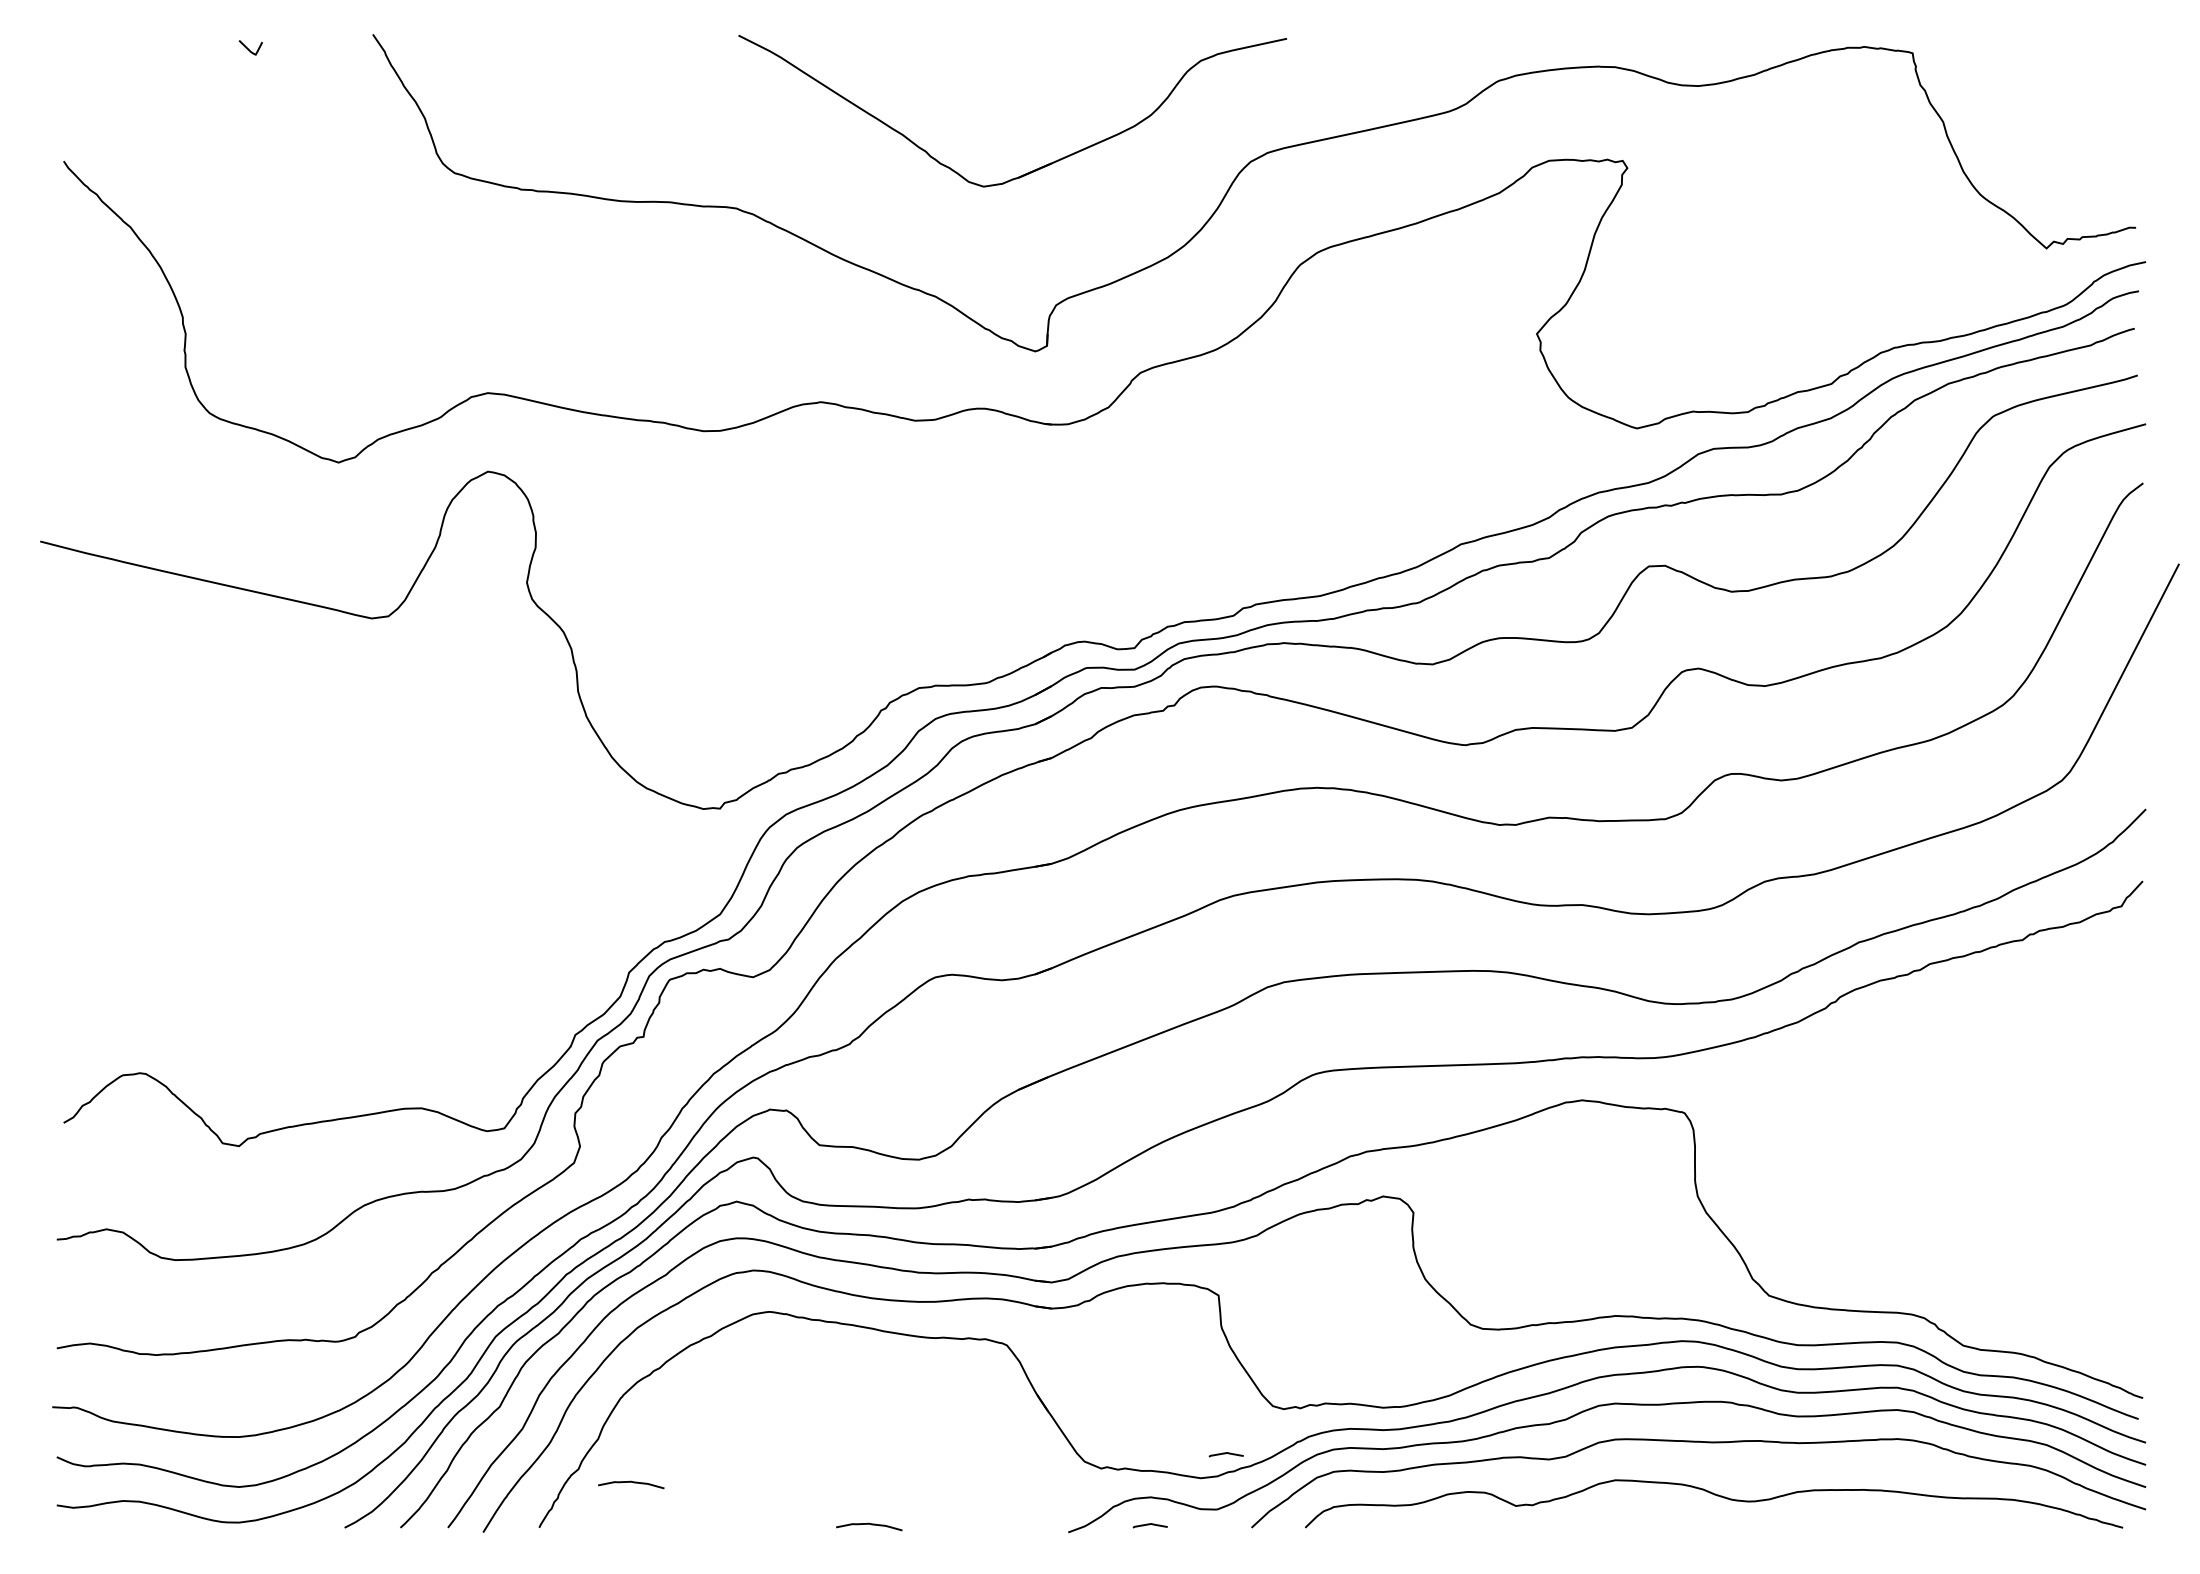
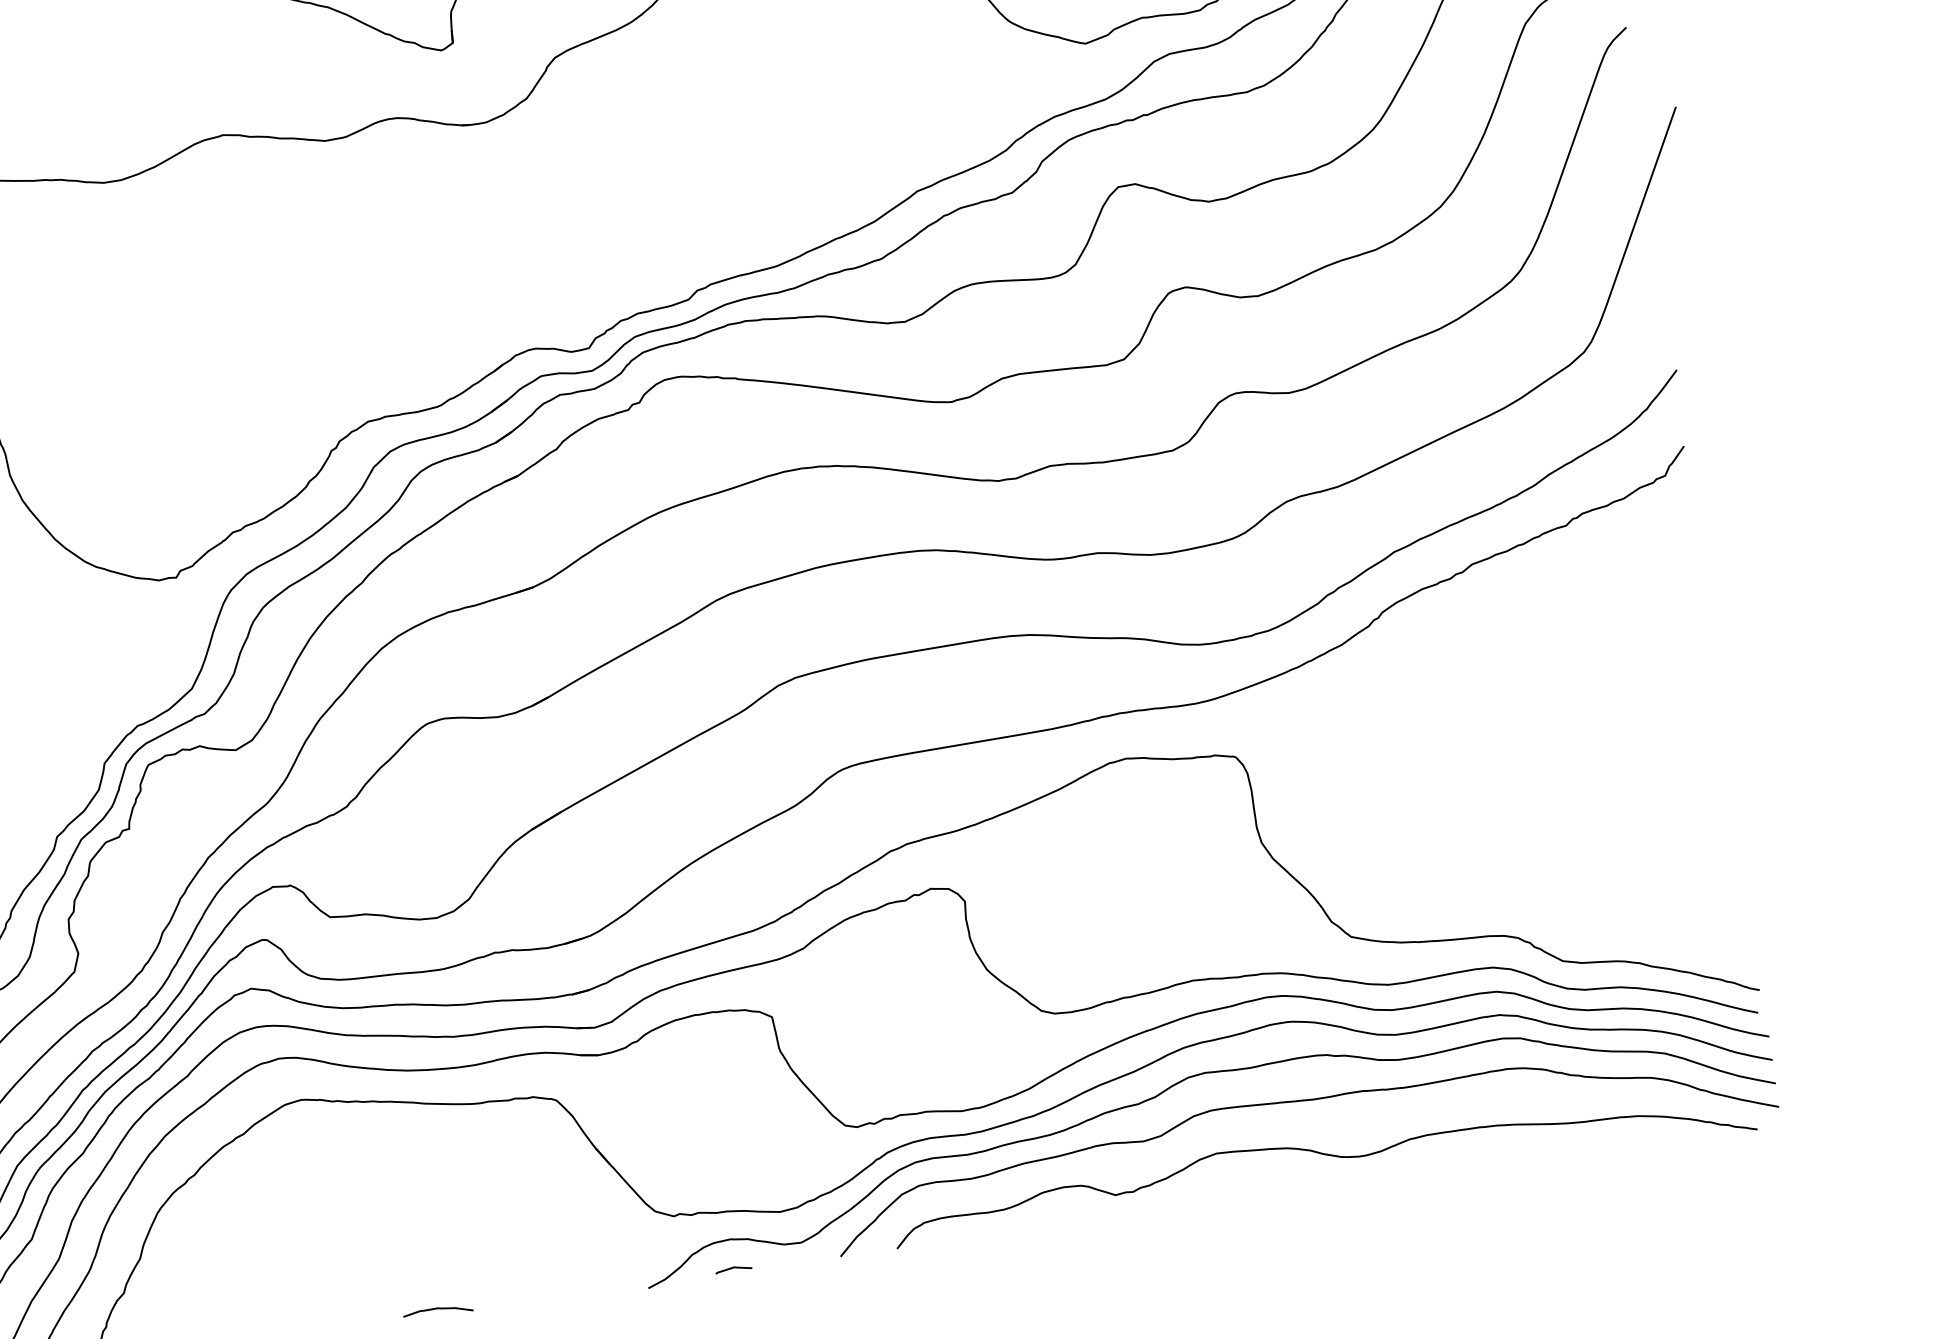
line: (1225, 1454) -> (802, 1183), removed
curve: (631, 1482) -> (181, 1299), removed

